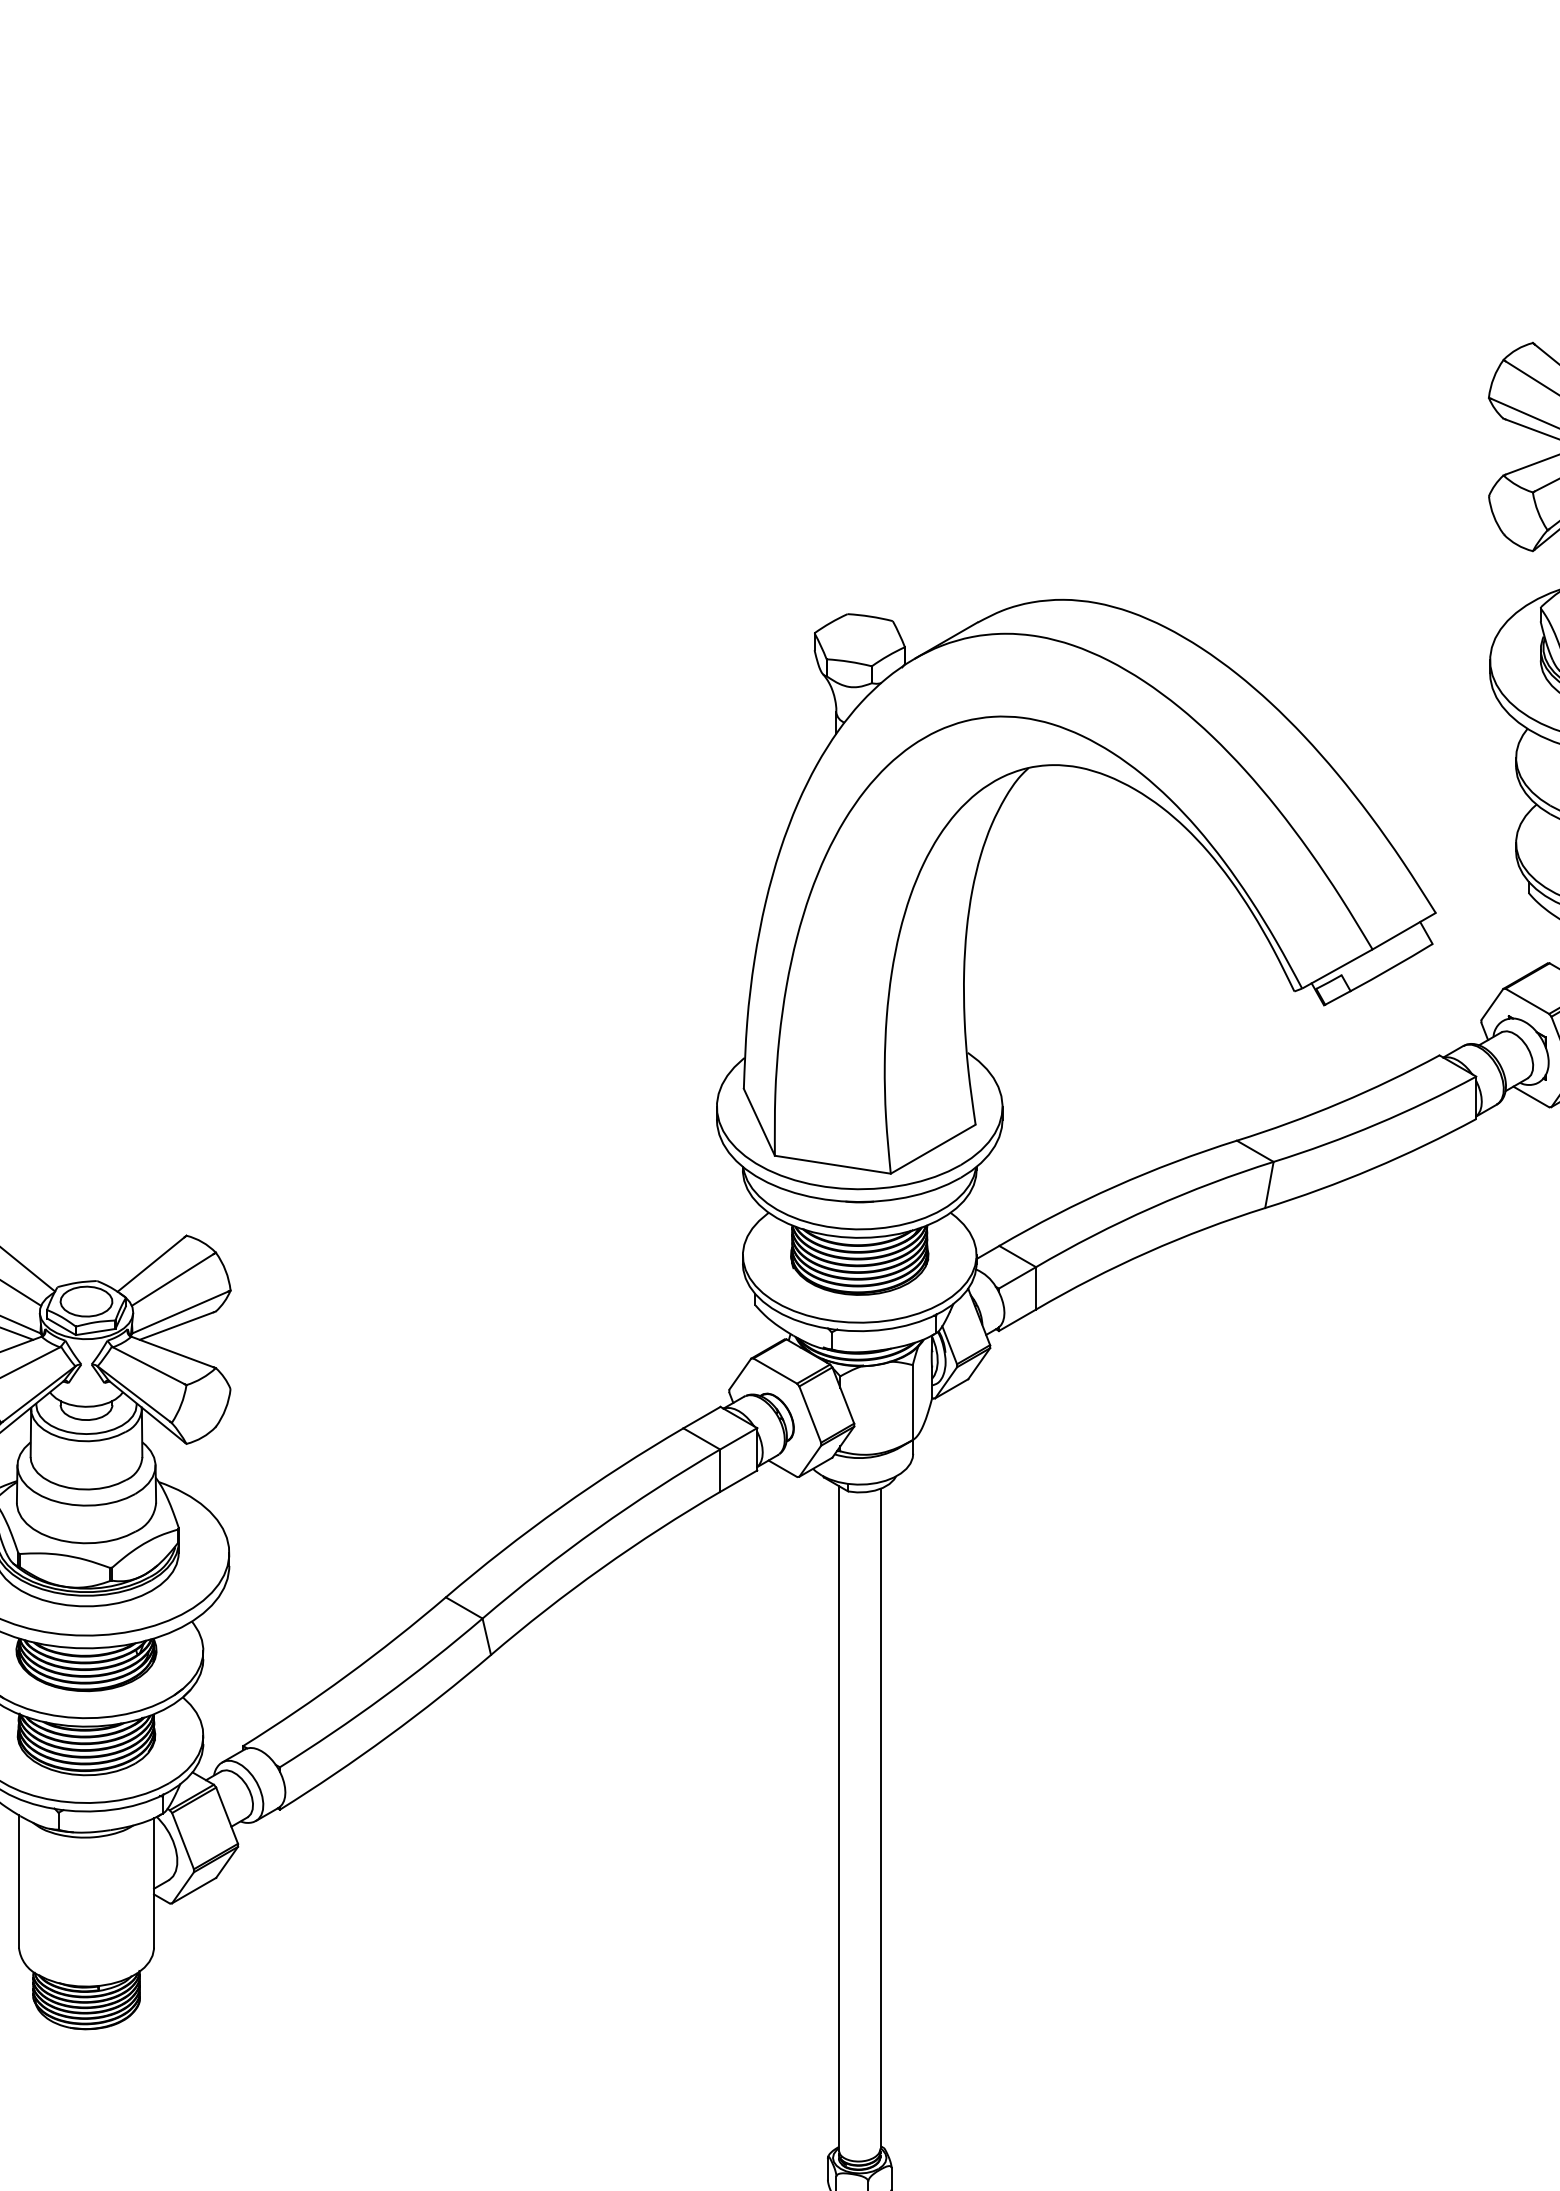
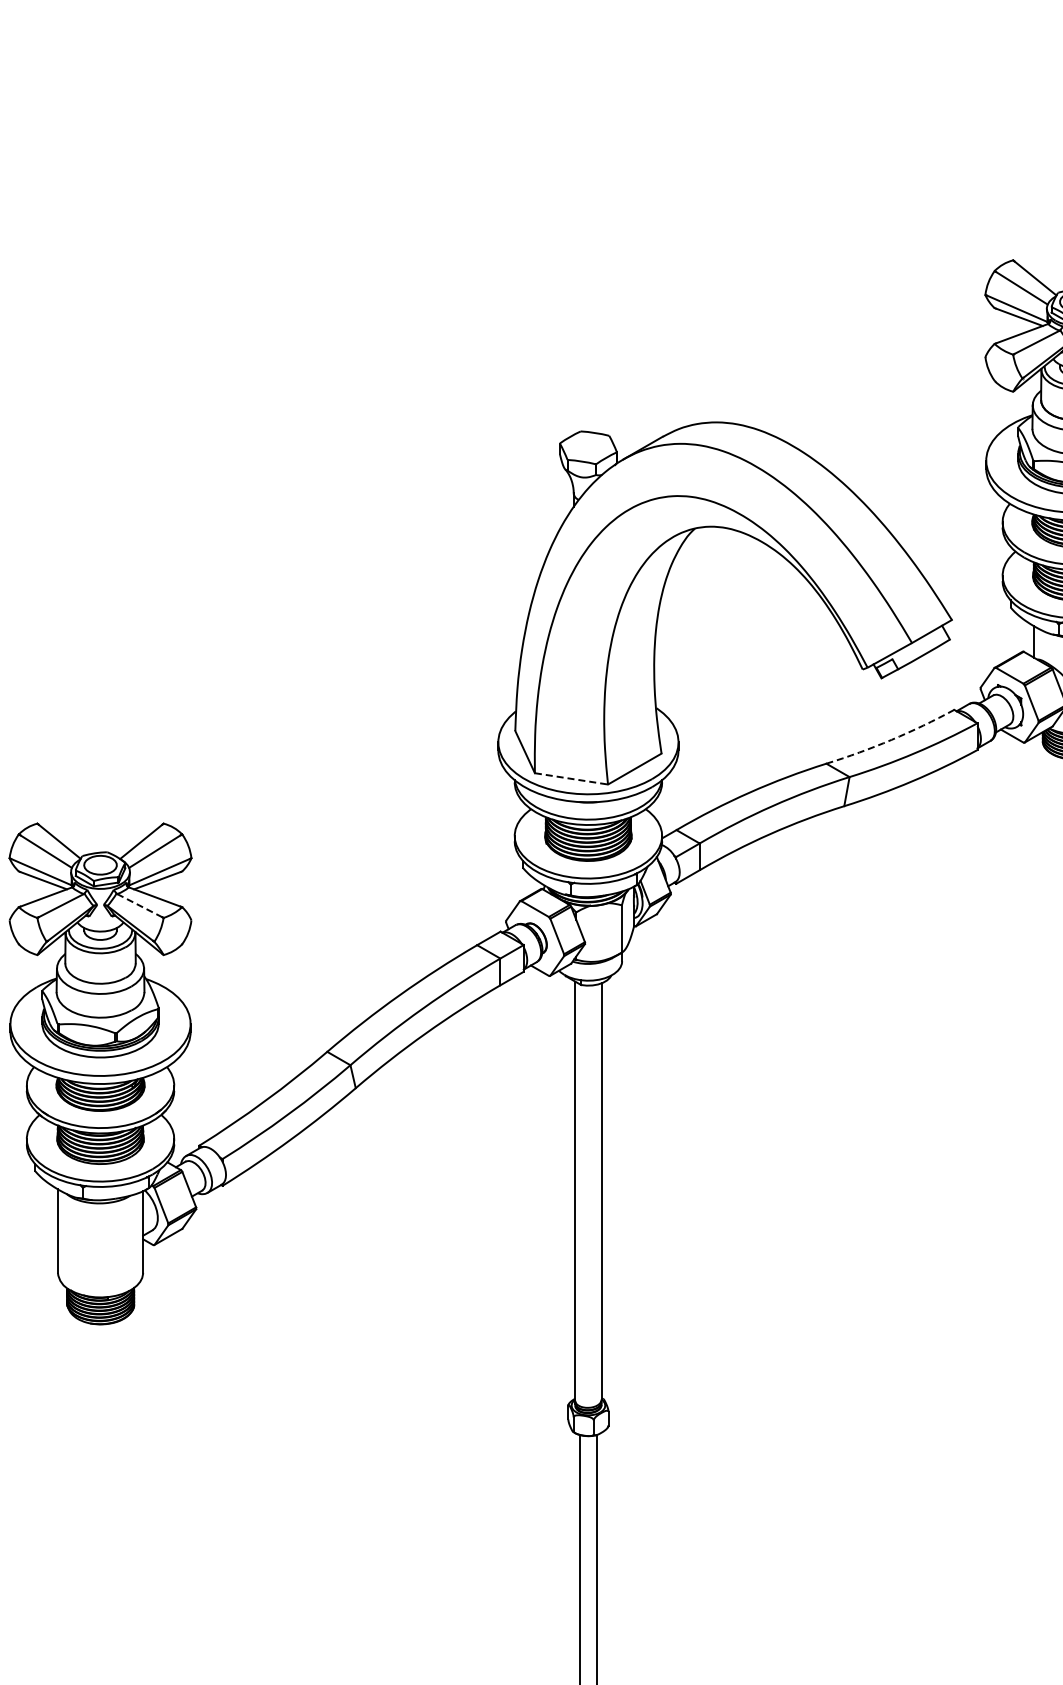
arc: (1340, 1102) -> (891, 739), solid -> dashed
line: (832, 1164) -> (571, 778), solid -> dashed
line: (149, 1365) -> (140, 905), solid -> dashed

